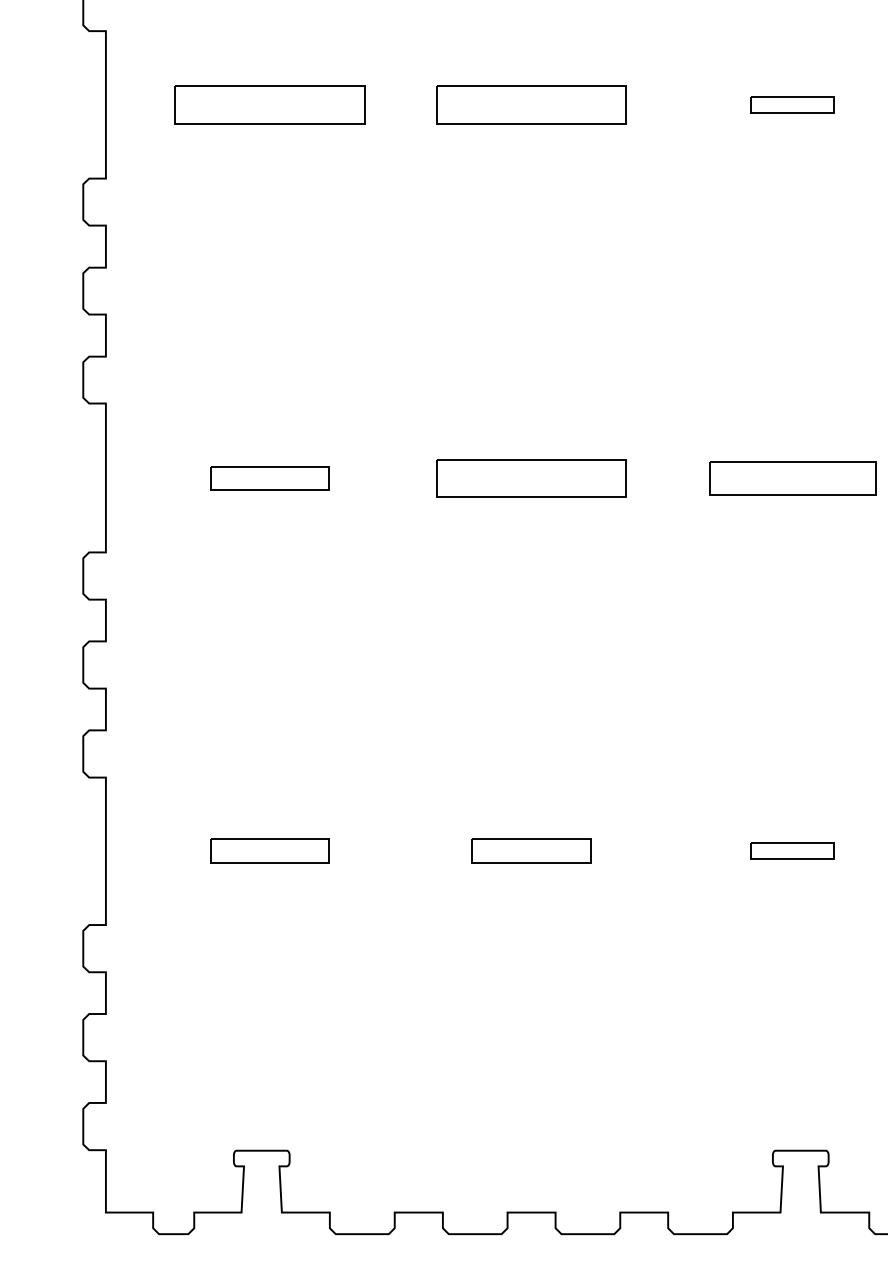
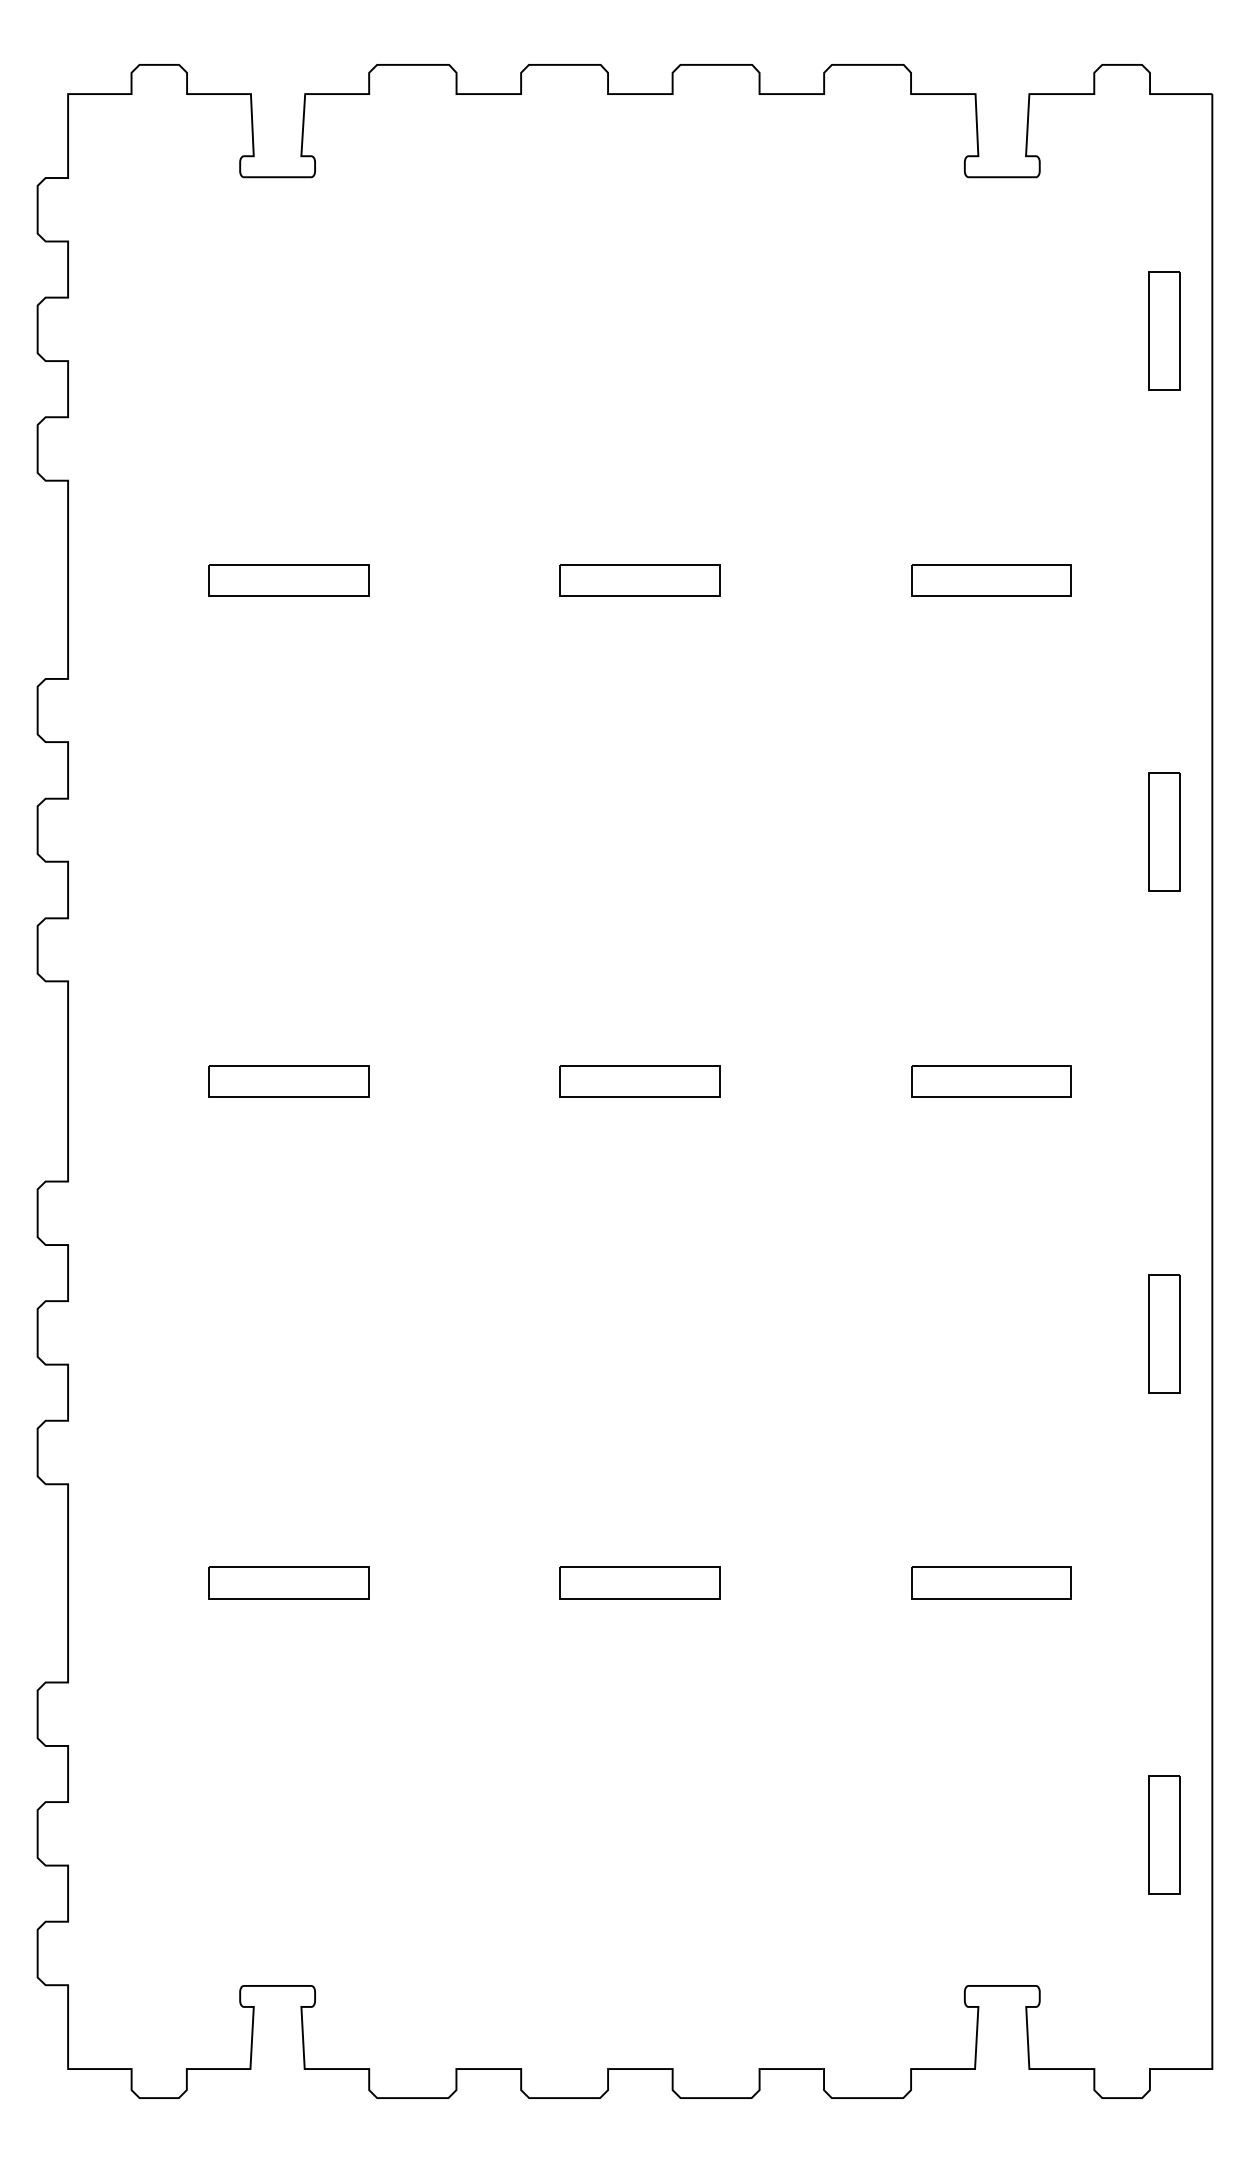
part: (269, 105) -> (288, 580), size x0.62
part: (530, 105) -> (639, 580), size x0.62
part: (792, 105) -> (991, 580), size x1.43
part: (530, 478) -> (639, 1081), size x0.62
part: (792, 478) -> (991, 1081), size x0.71
part: (792, 850) -> (991, 1582), size x1.43

